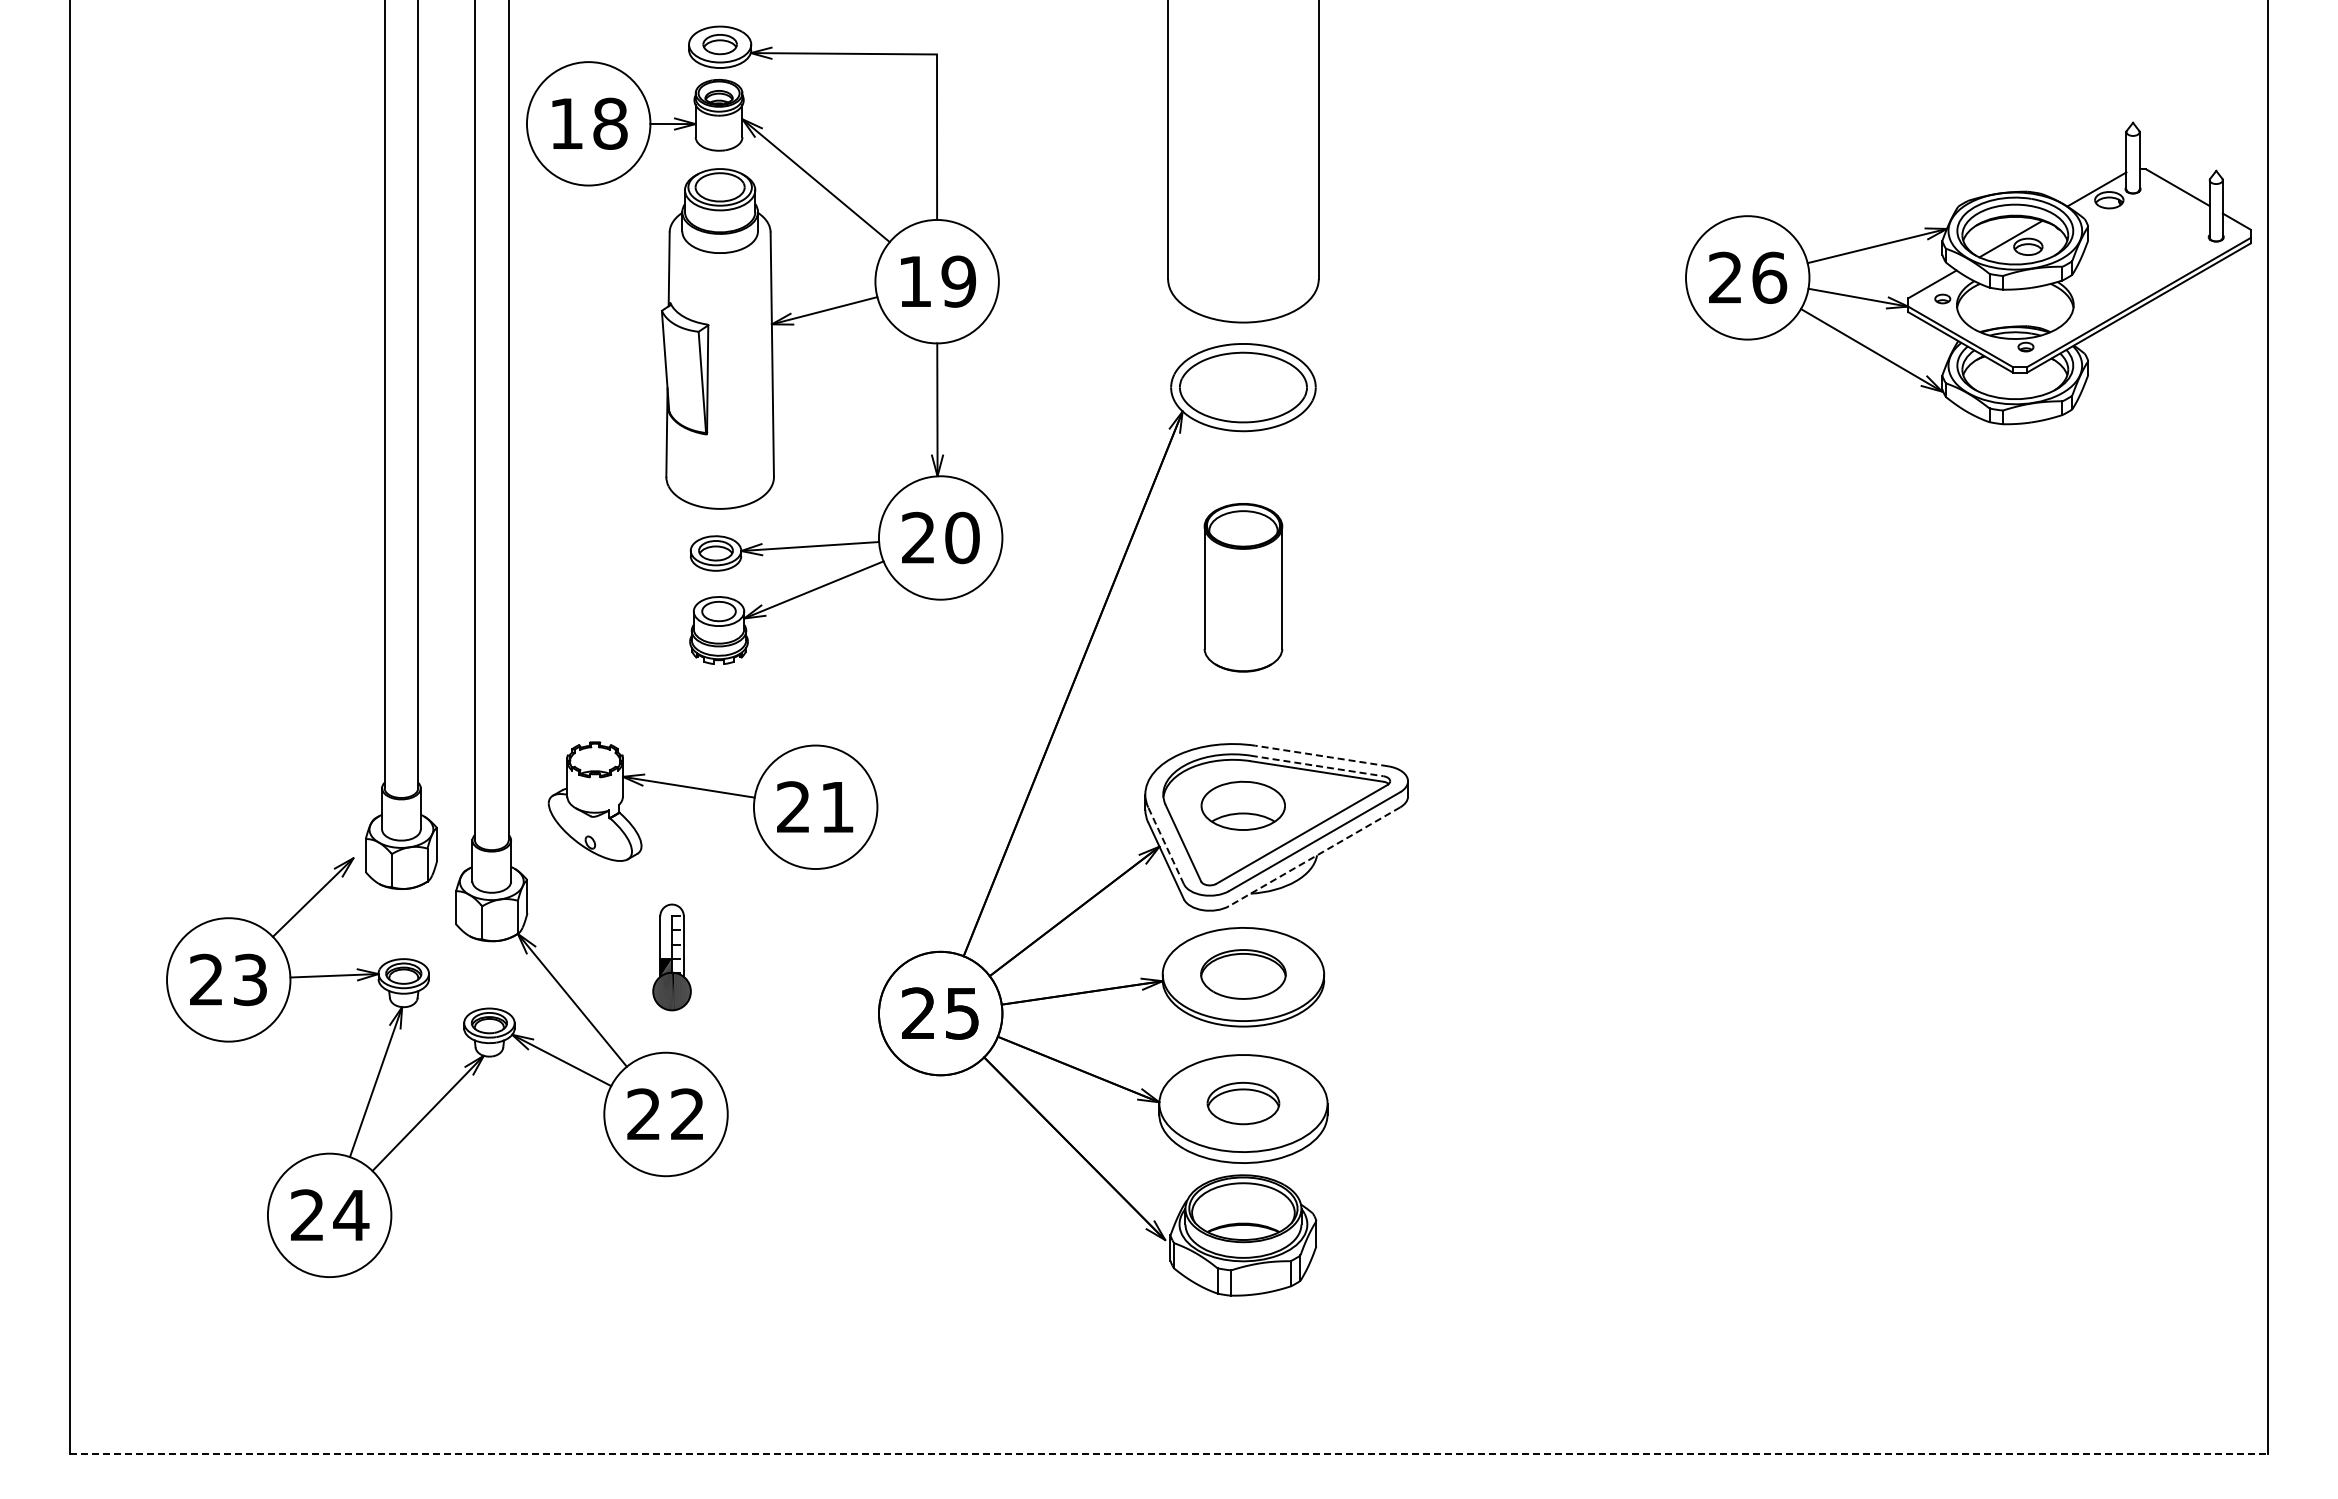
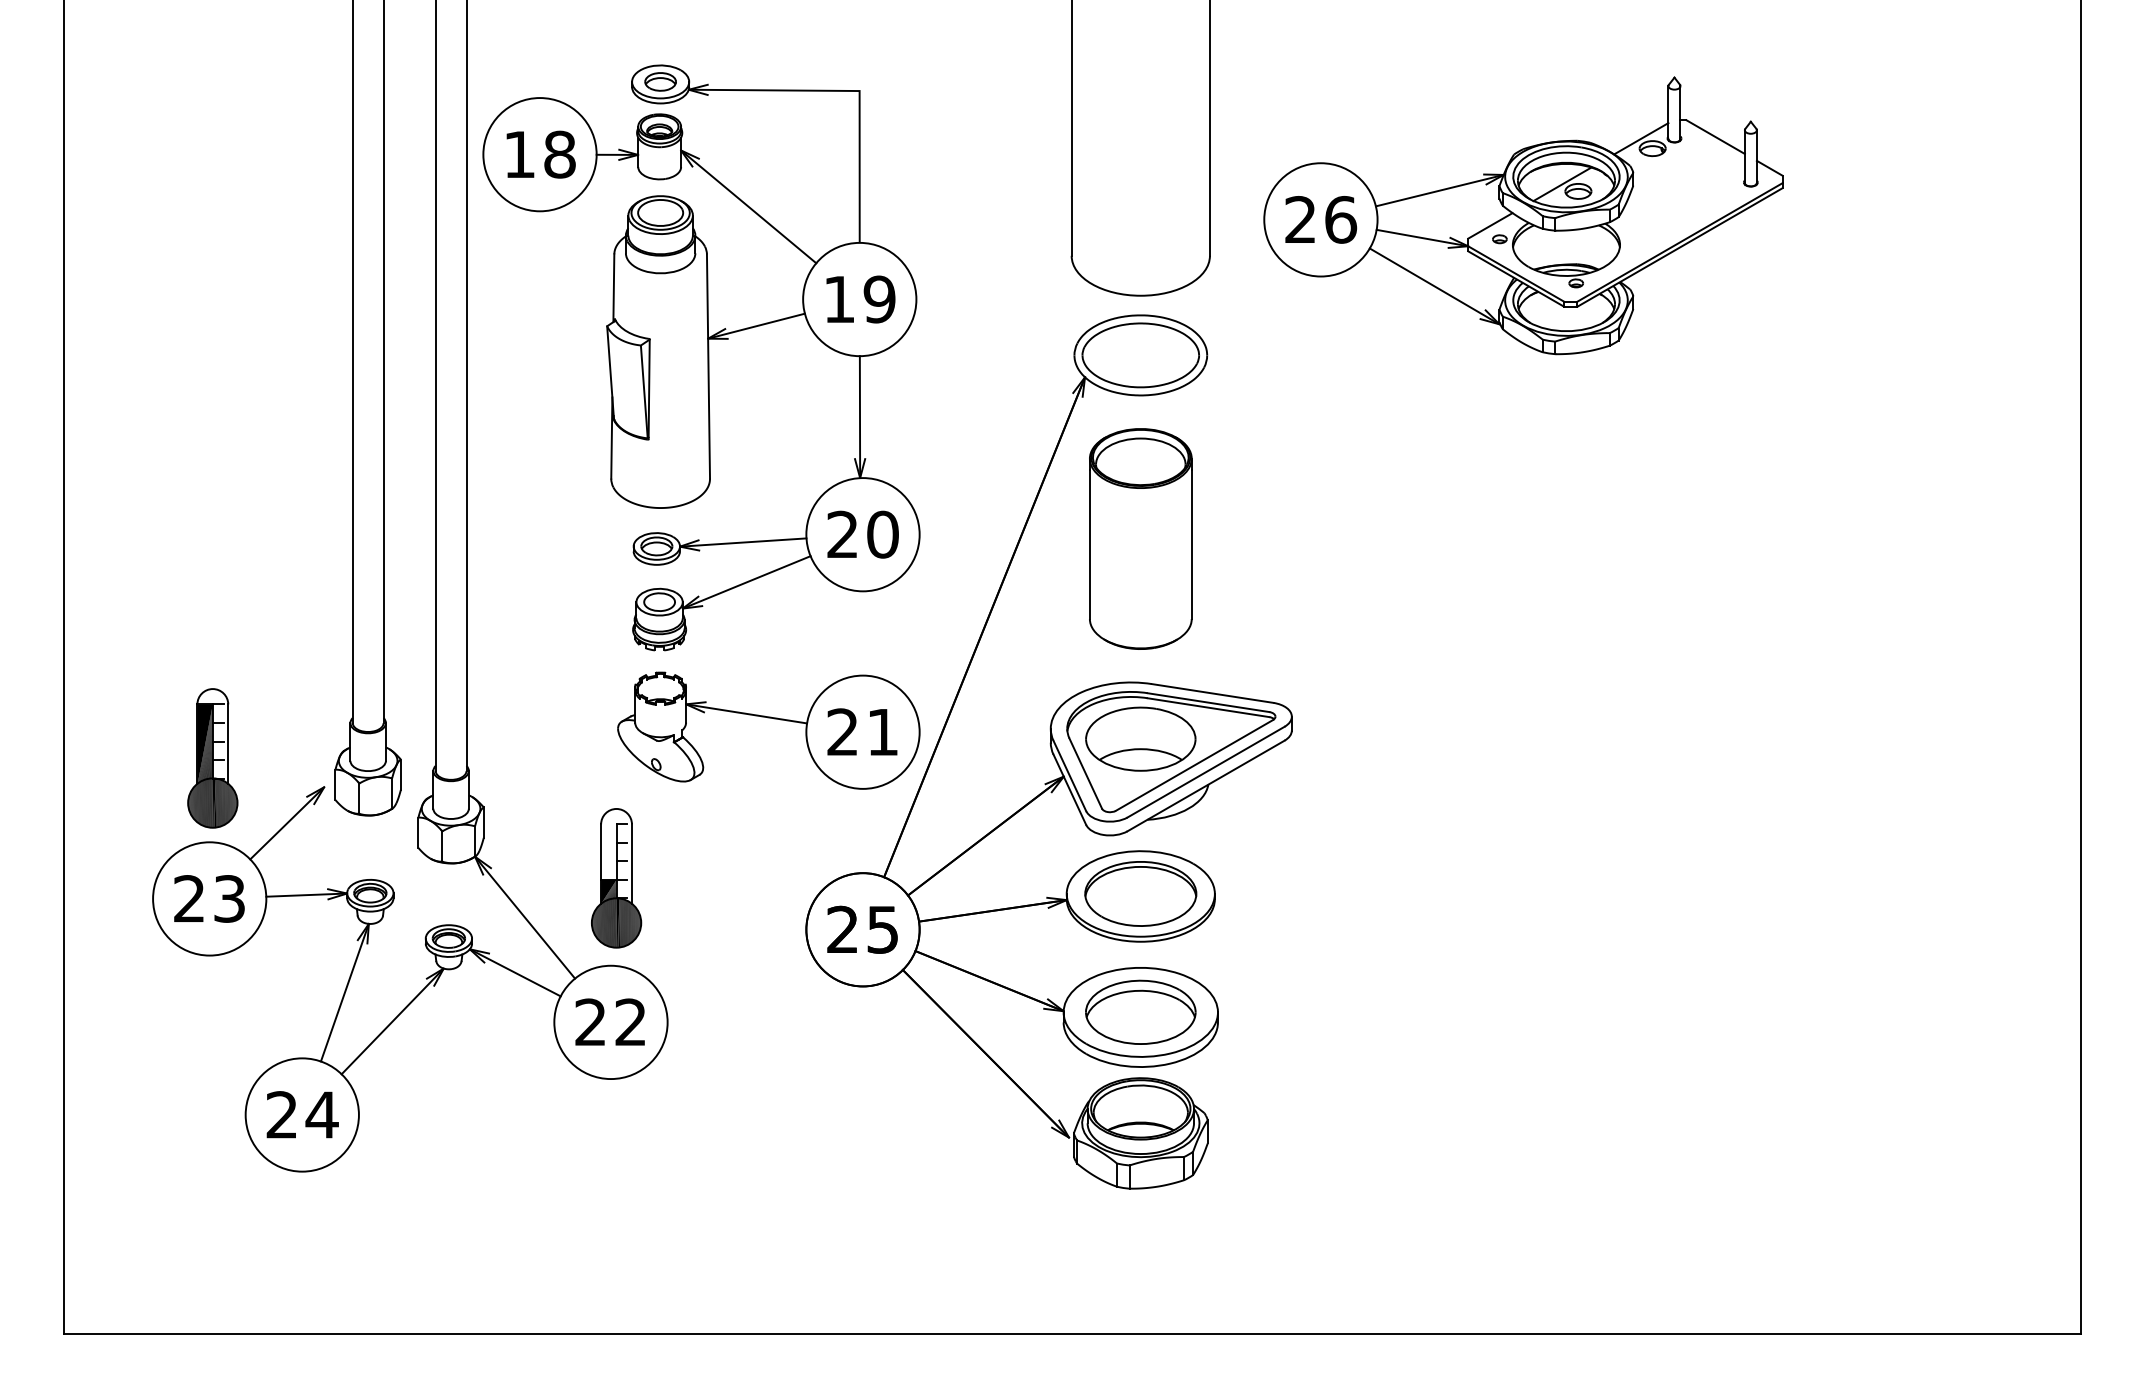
part: (1968, 273) -> (1523, 215), moved
part: (764, 344) -> (701, 357), moved
part: (1243, 587) -> (1140, 538), size x1.43
line: (1321, 755) -> (1212, 693), dashed -> solid
line: (1317, 766) -> (1208, 703), dashed -> solid
part: (714, 792) -> (770, 718), moved
part: (1242, 805) -> (1139, 738), size x1.43
part: (231, 826) -> (212, 758), added
line: (1165, 845) -> (1069, 775), dashed -> solid
line: (1314, 856) -> (1206, 785), dashed -> solid
part: (671, 957) -> (615, 878), size x1.43
part: (1243, 974) -> (1140, 893), size x1.43
part: (1243, 1103) -> (1140, 1012), size x1.67
line: (1169, 1454) -> (1072, 1334), dashed -> solid

